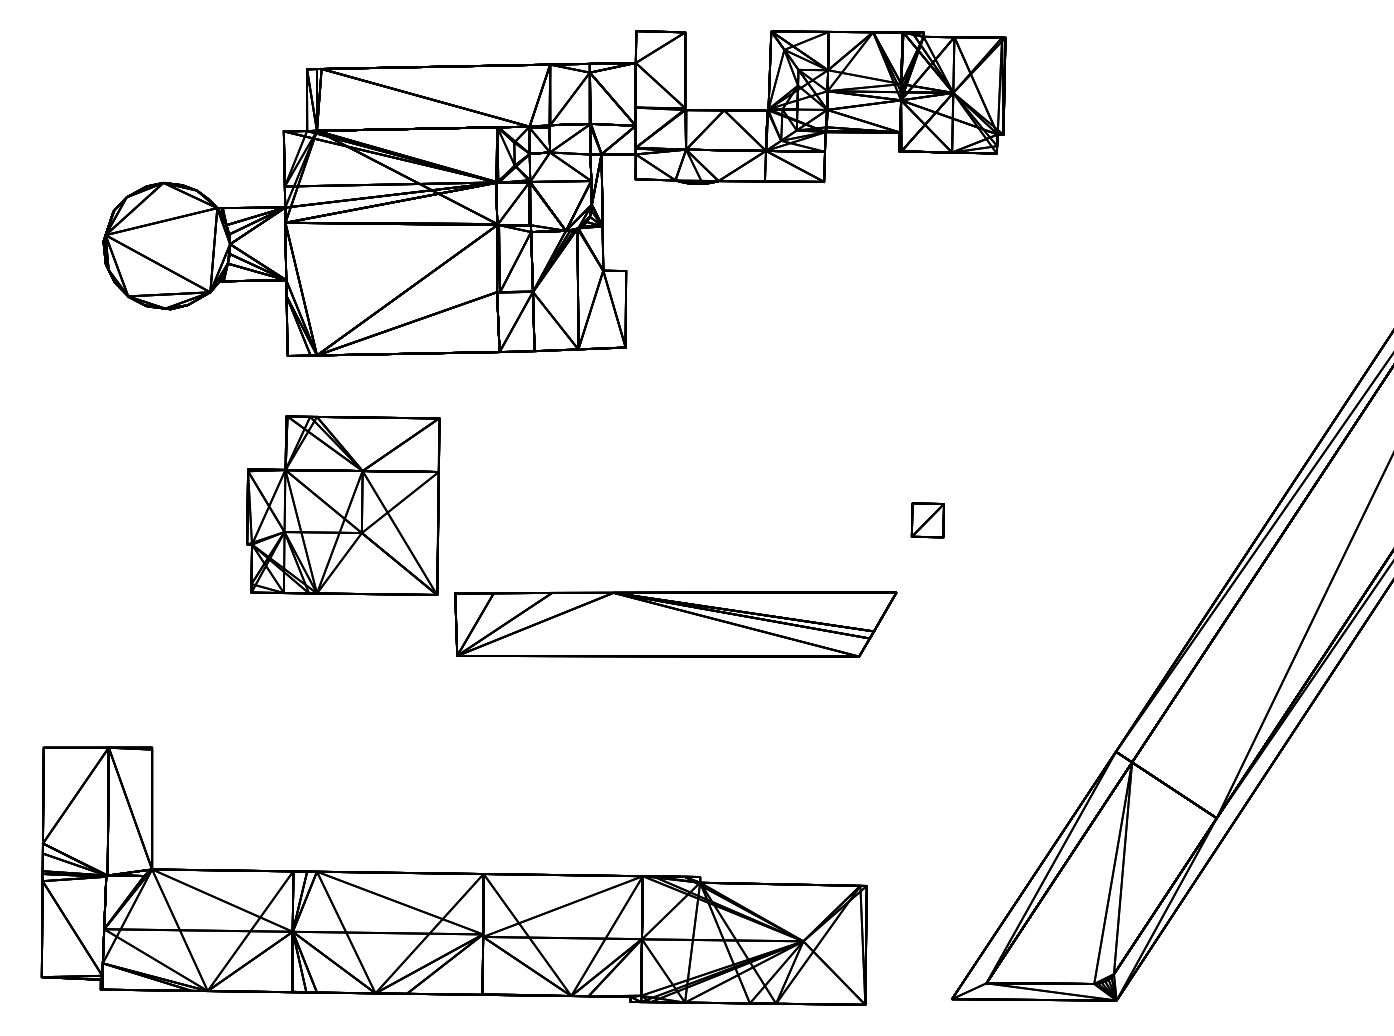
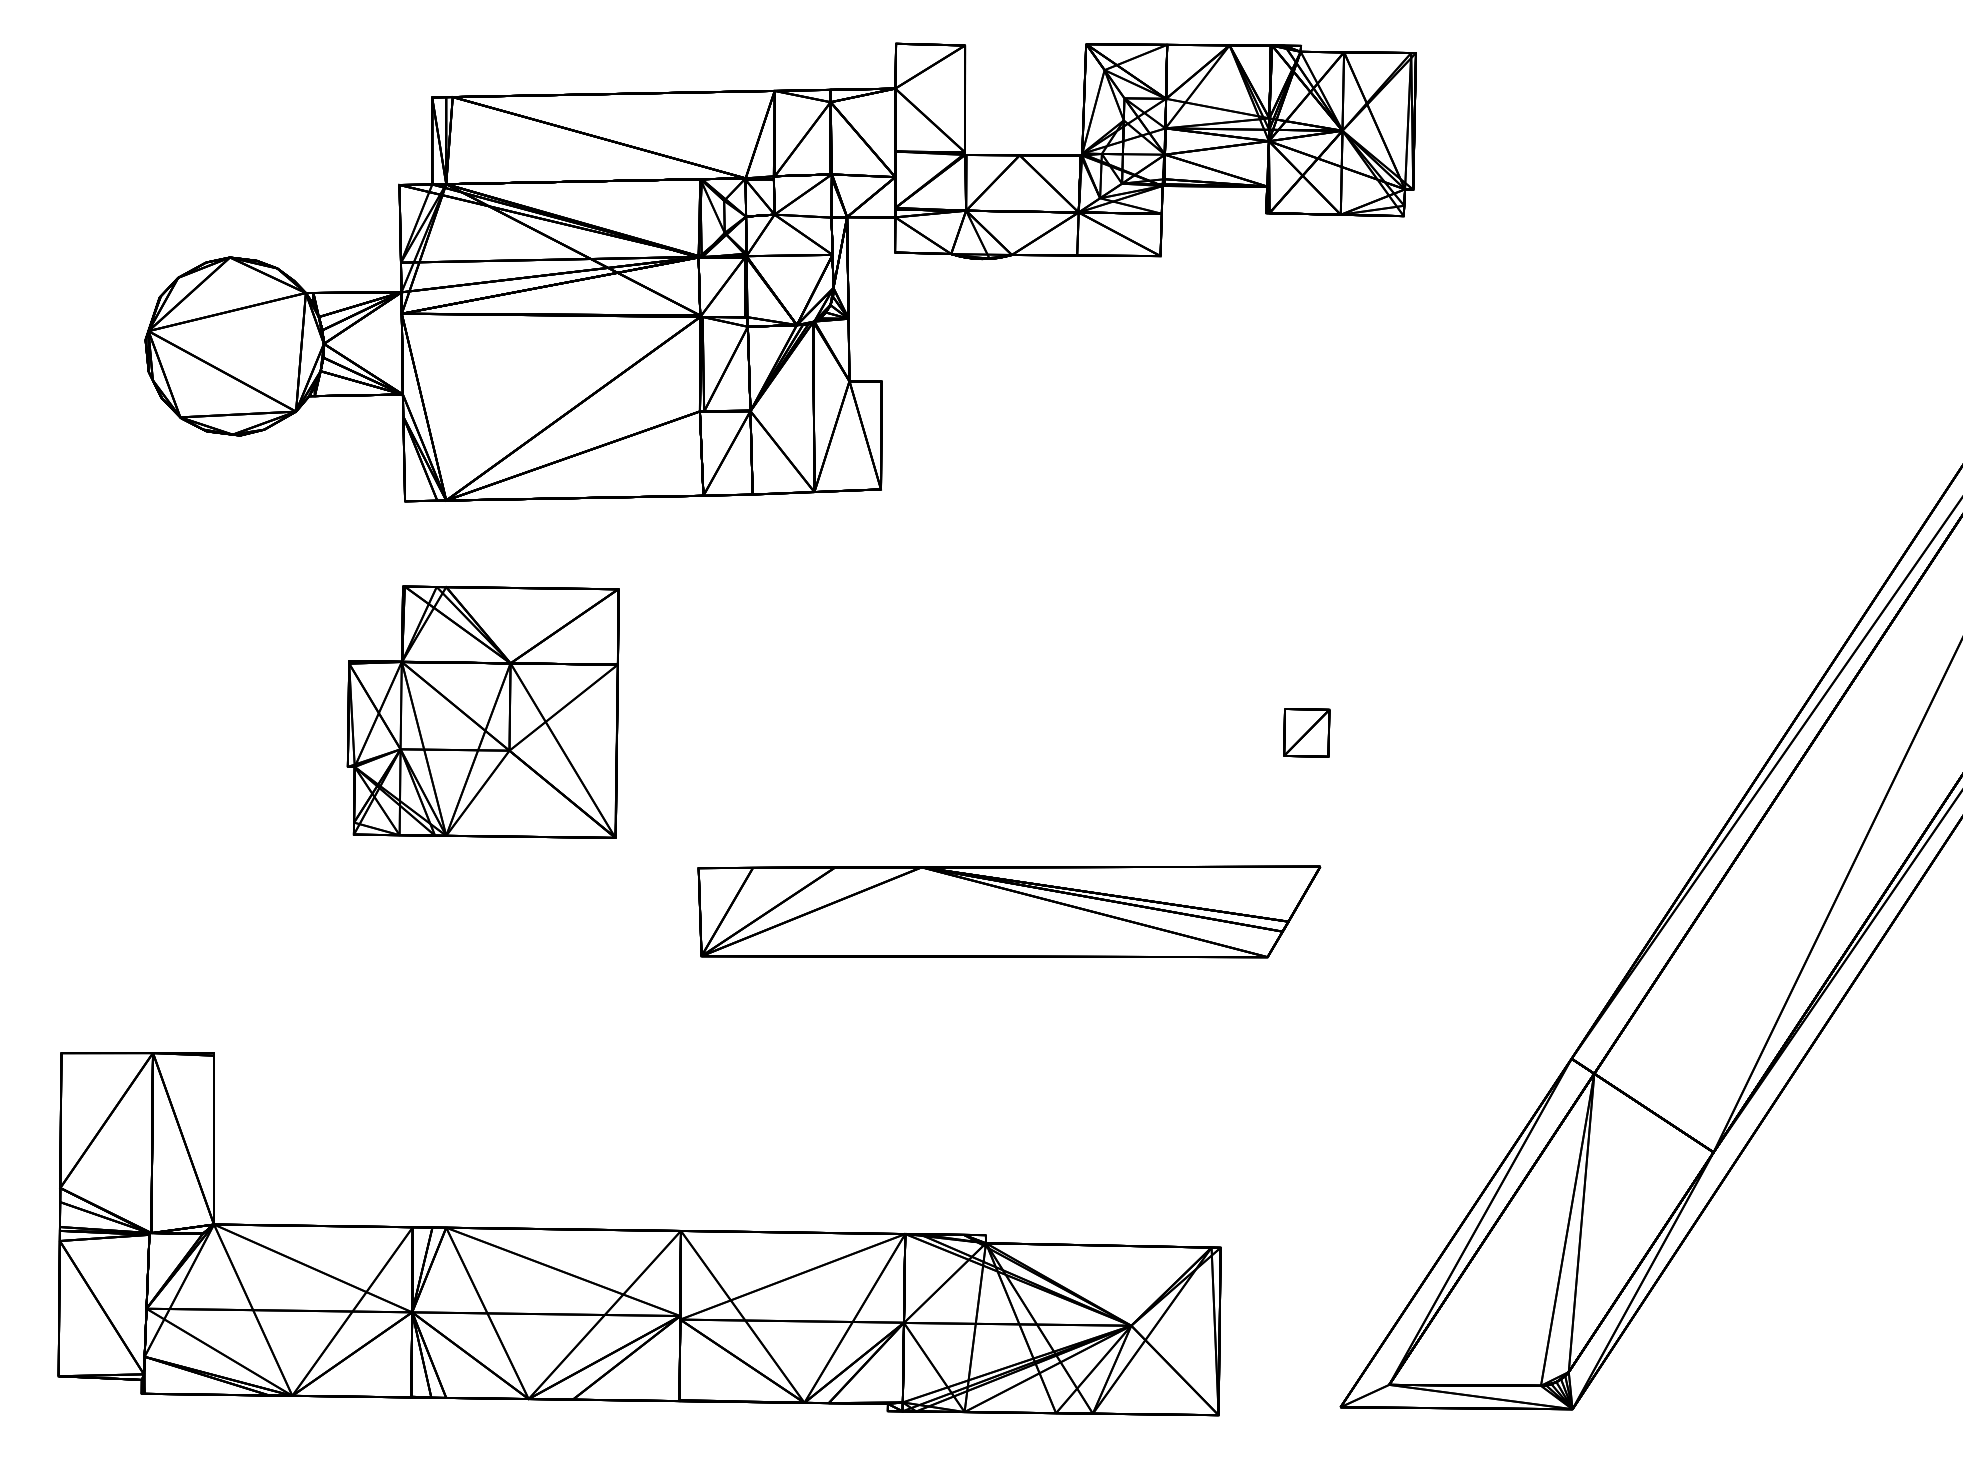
part: (675, 624) -> (1008, 911), moved

